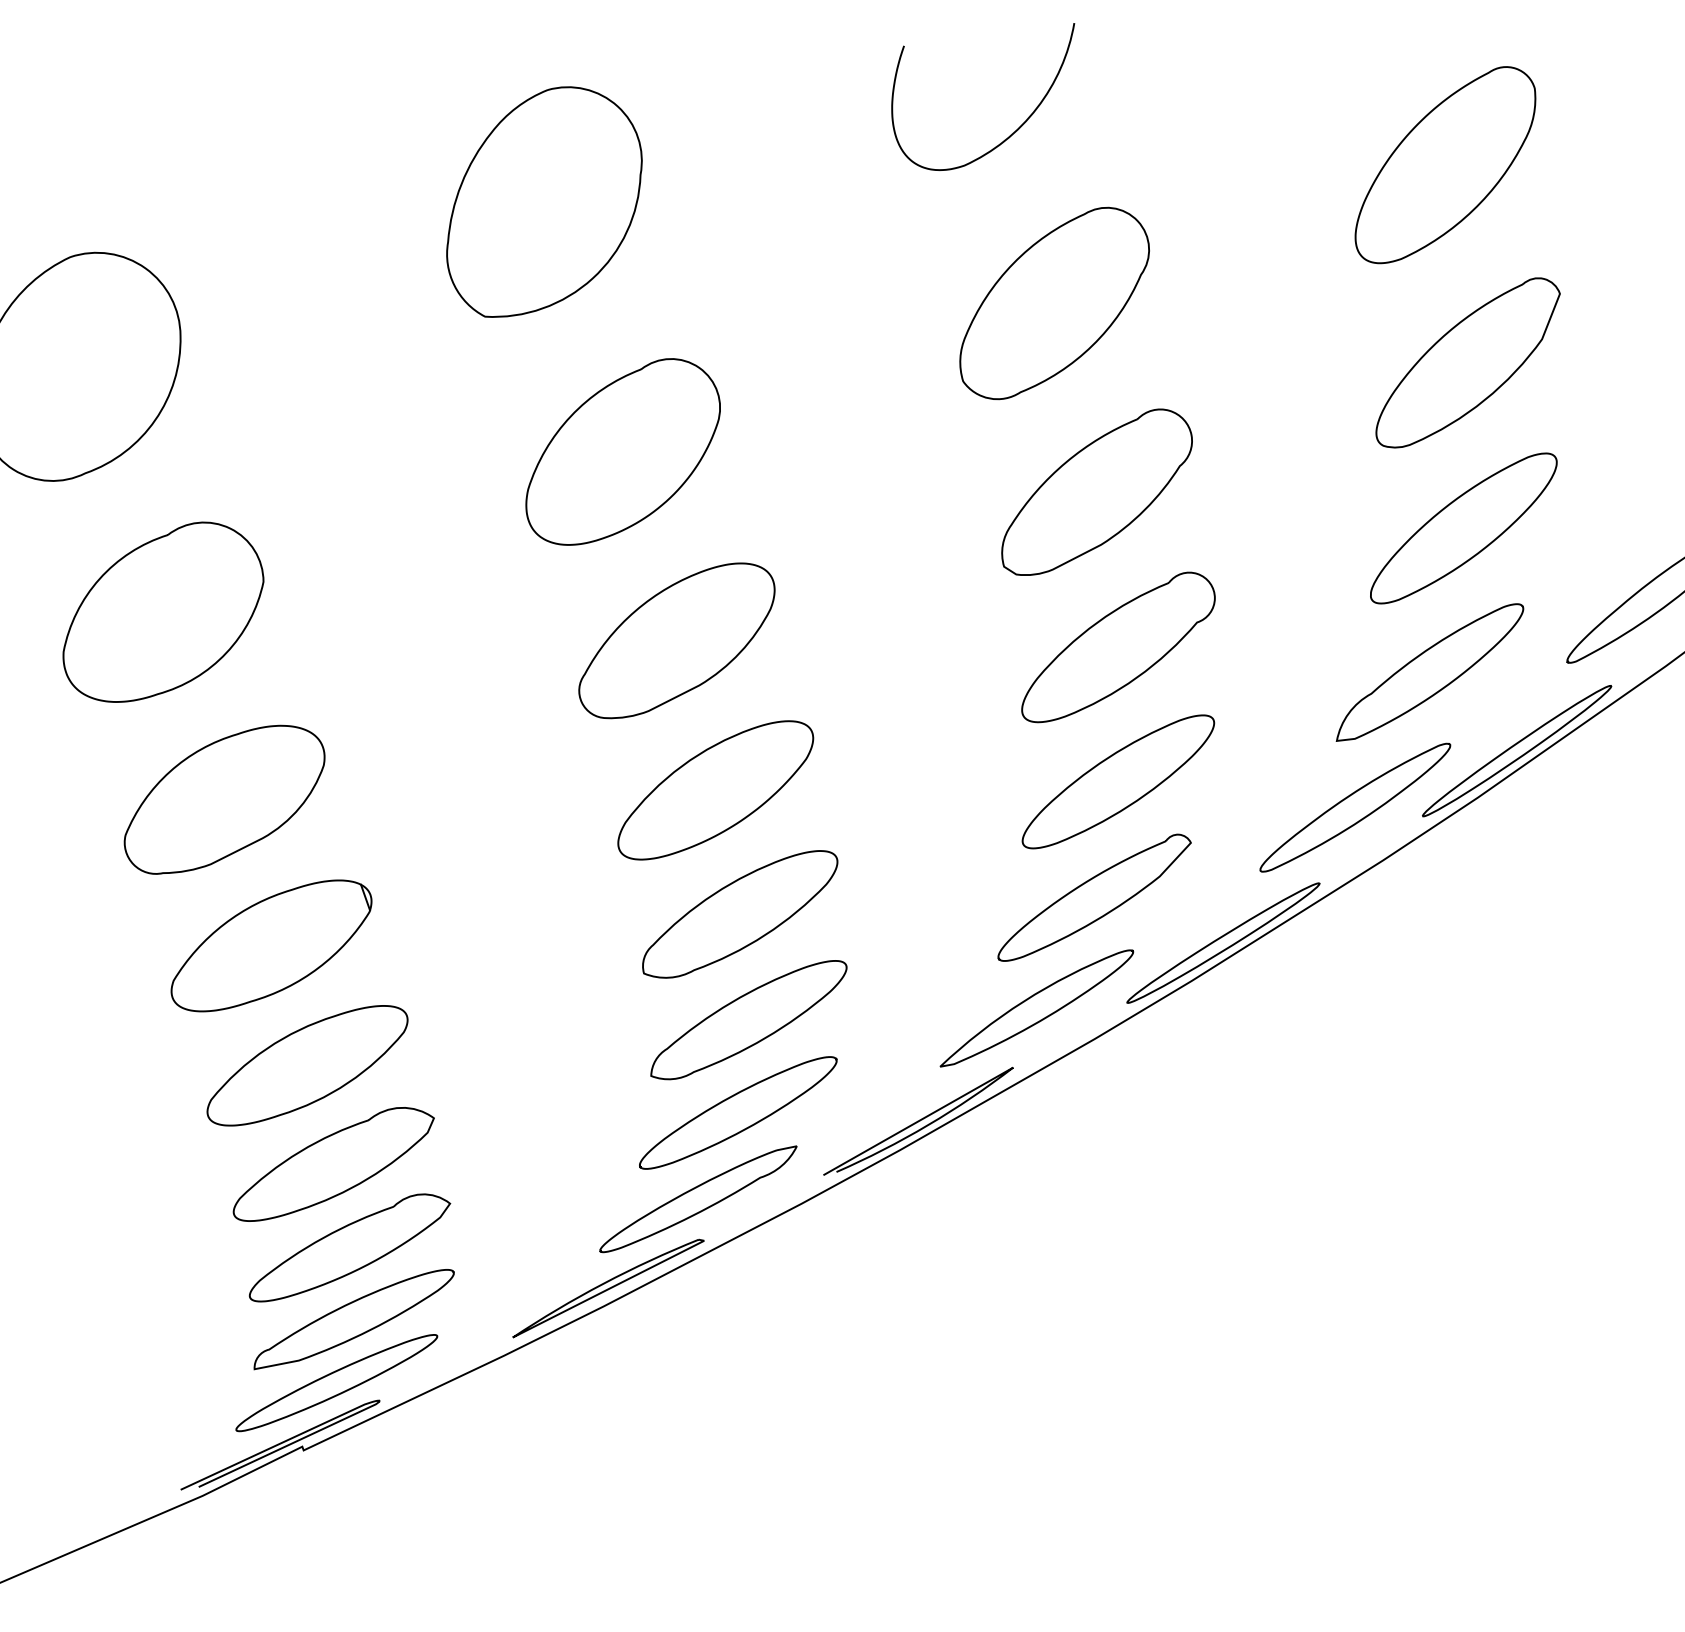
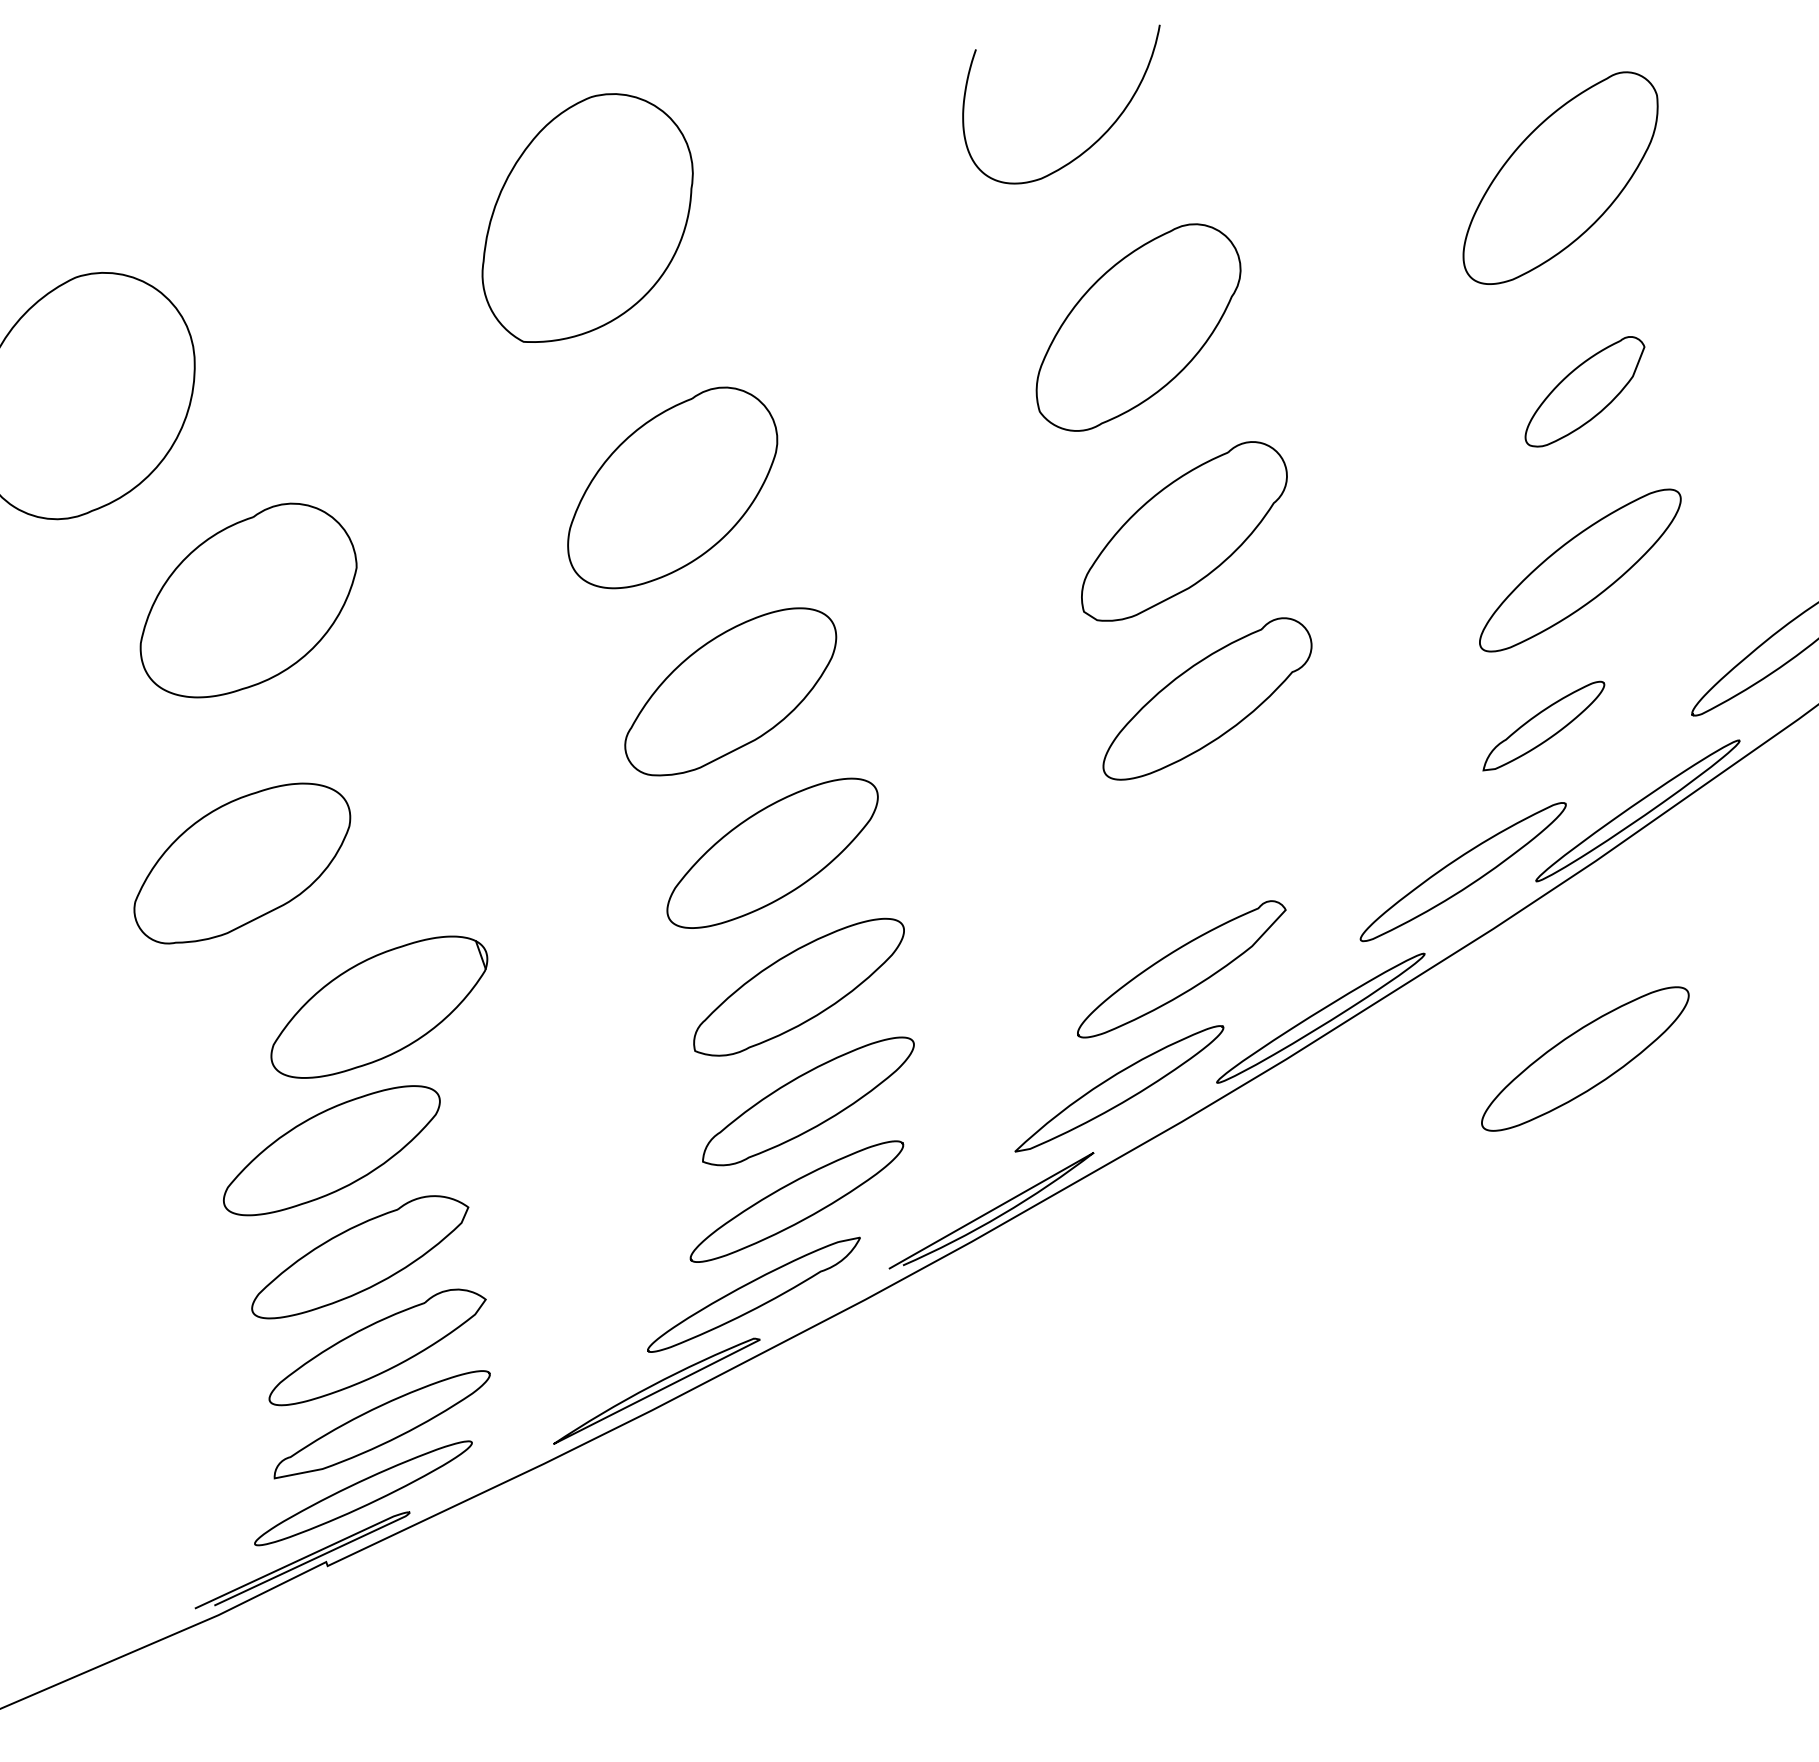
part: (1467, 362) -> (1584, 391), size x0.6
part: (163, 611) -> (248, 599), moved
part: (1429, 672) -> (1543, 726), size x0.6
part: (1118, 781) -> (1585, 1058), moved
part: (271, 945) -> (379, 1006), moved

